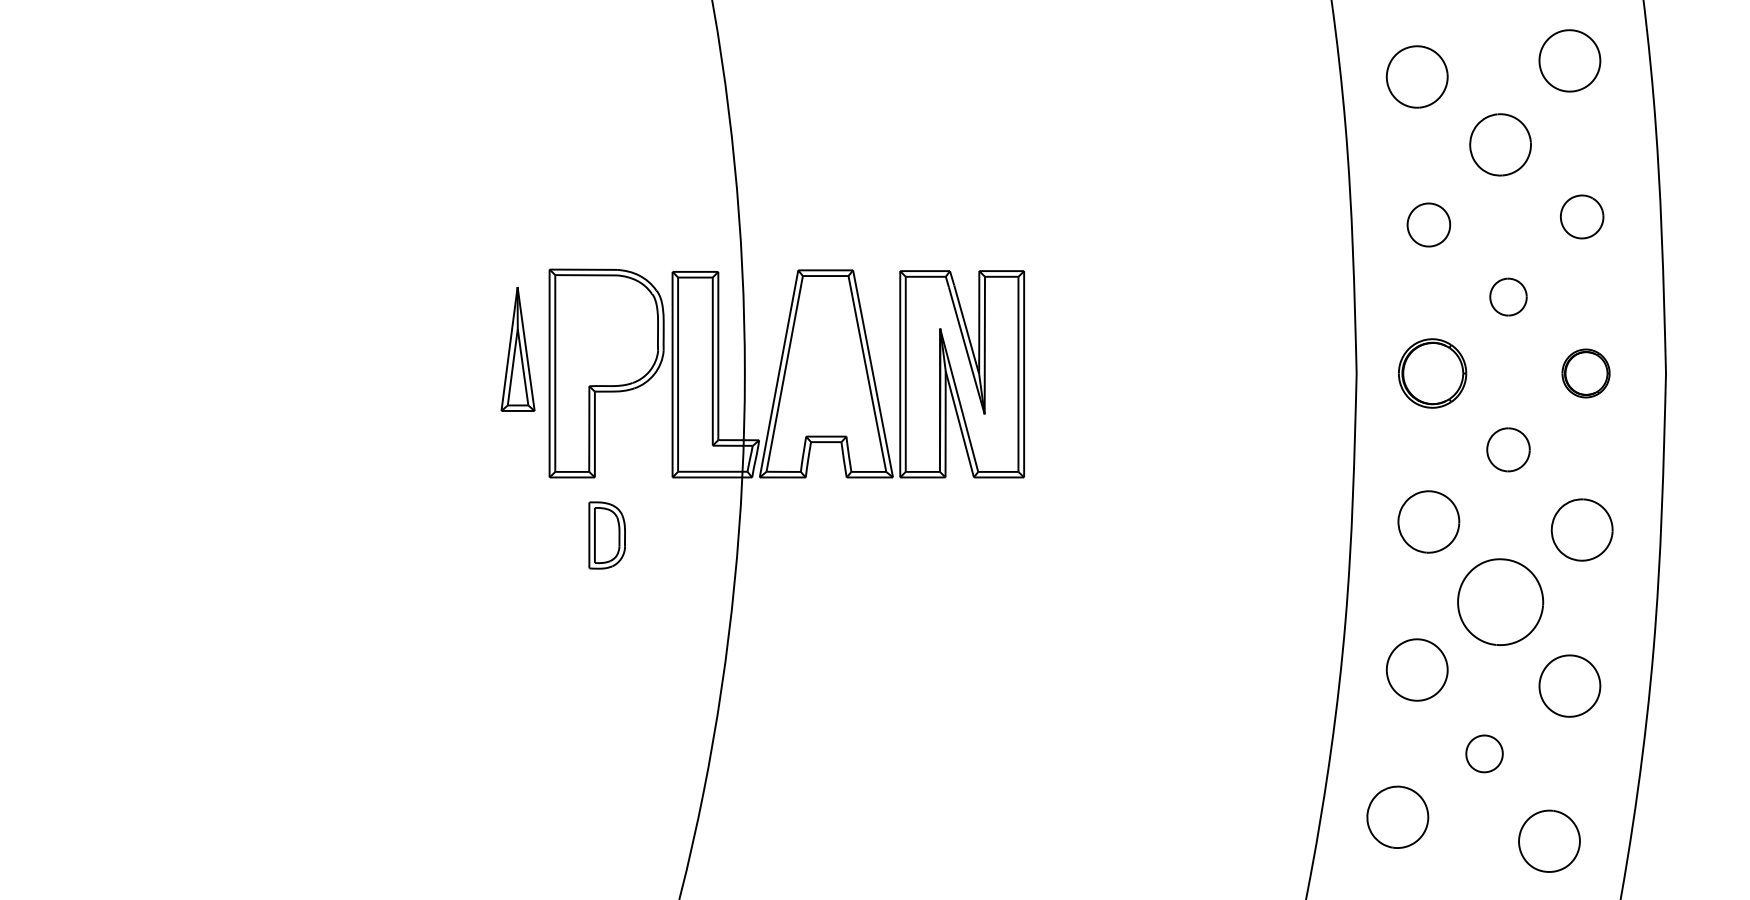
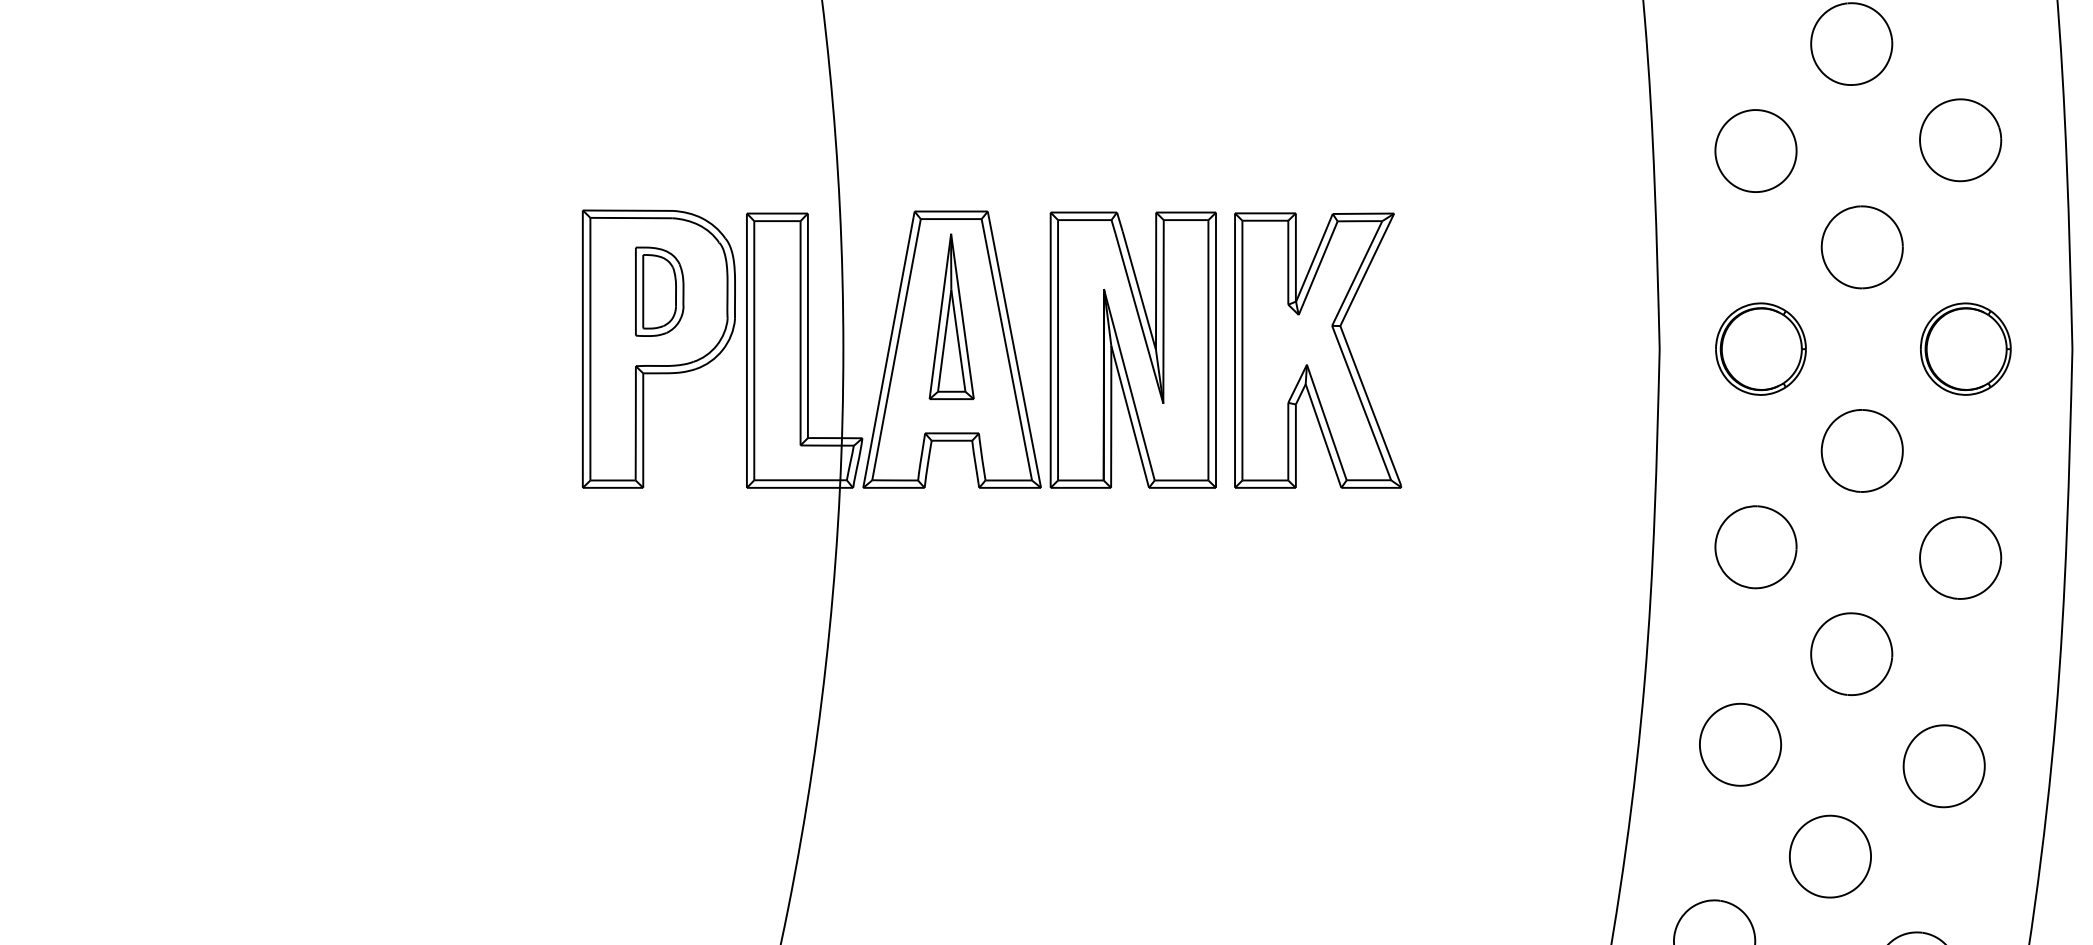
part: (1581, 216) -> (1959, 139), size x1.43
part: (1428, 224) -> (1755, 150), size x1.43
part: (1508, 296) -> (1862, 246), size x1.67
part: (517, 349) -> (950, 317), moved
part: (1585, 373) -> (1965, 349), size x1.43
part: (1100, 374) -> (1317, 350), added
part: (1508, 449) -> (1862, 450), size x1.43
part: (606, 535) -> (658, 291), moved
part: (1500, 601) -> (1851, 653), size x0.71
part: (1484, 753) -> (1830, 856), size x1.67

